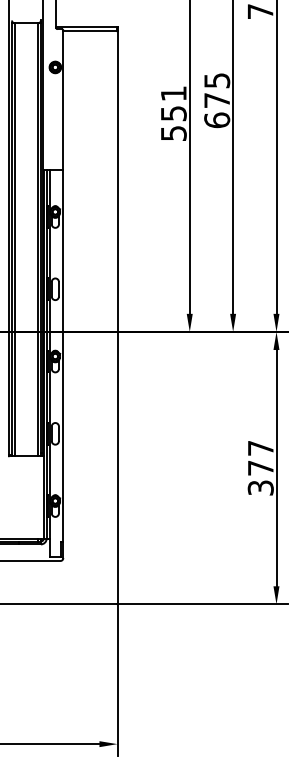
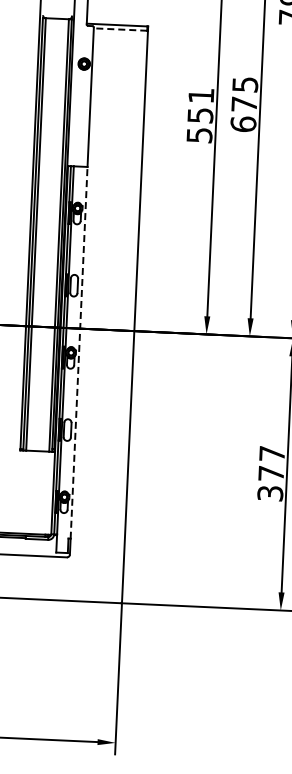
line: (90, 31) -> (120, 29), solid -> dashed
line: (63, 355) -> (79, 352), solid -> dashed

